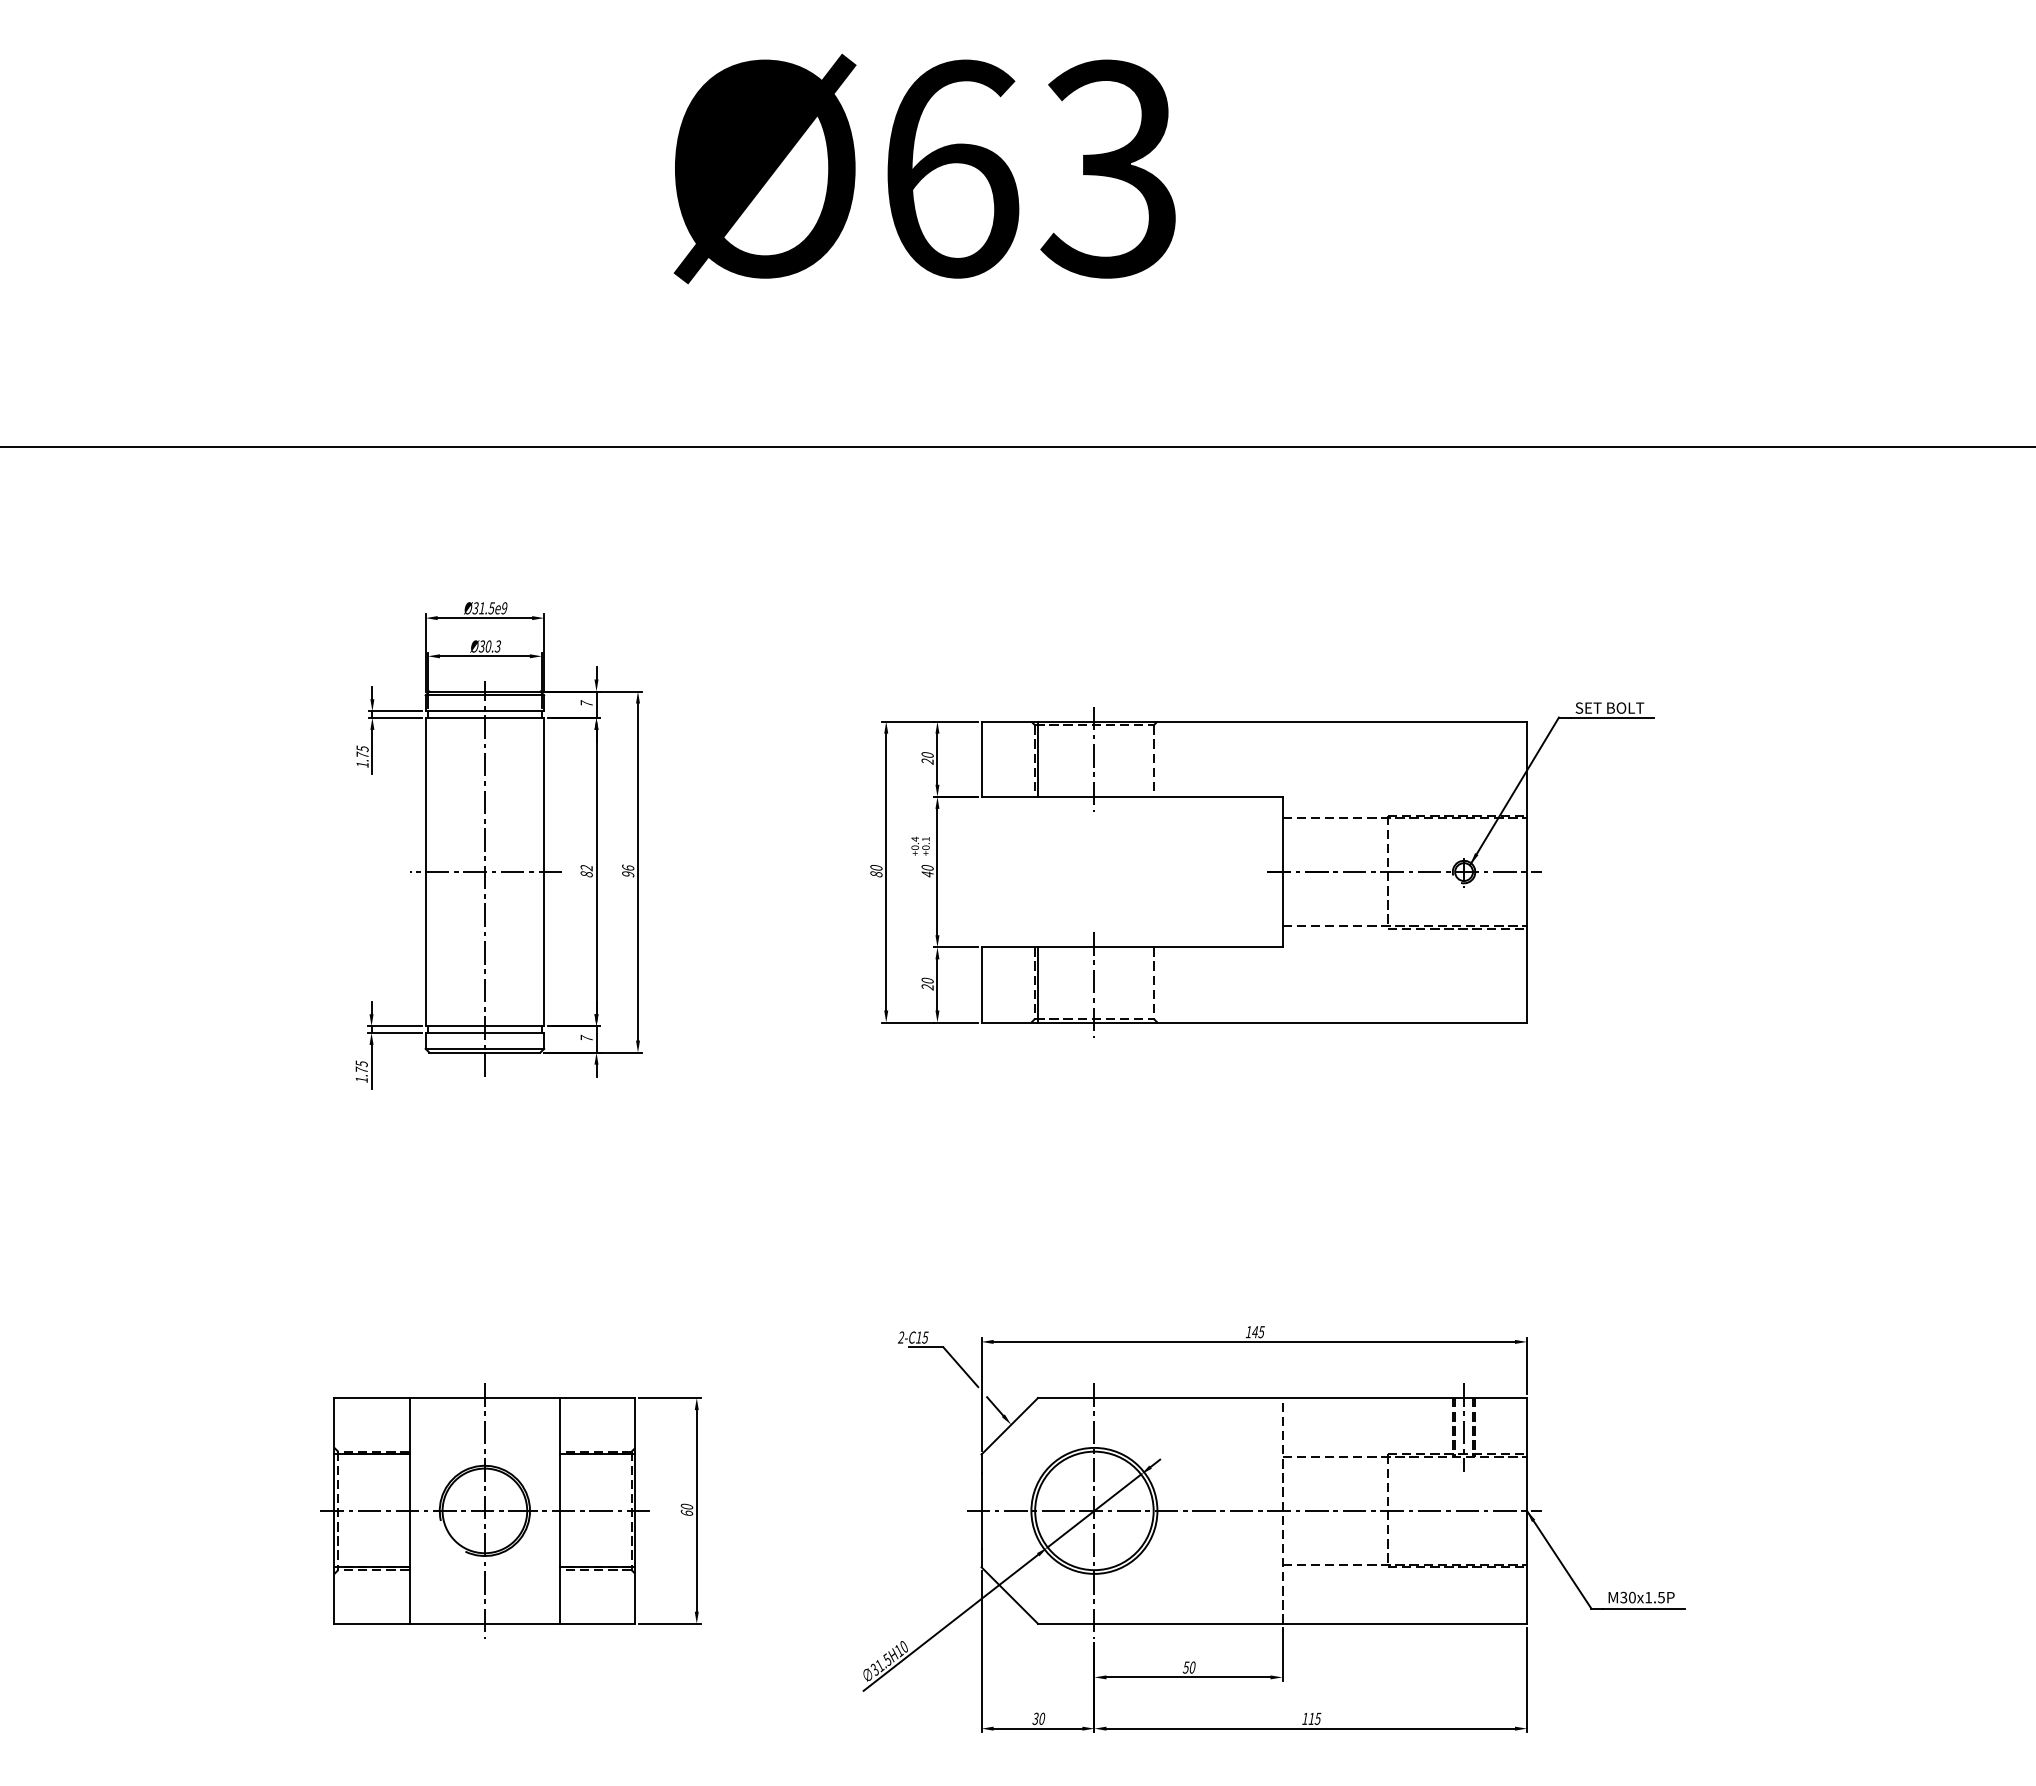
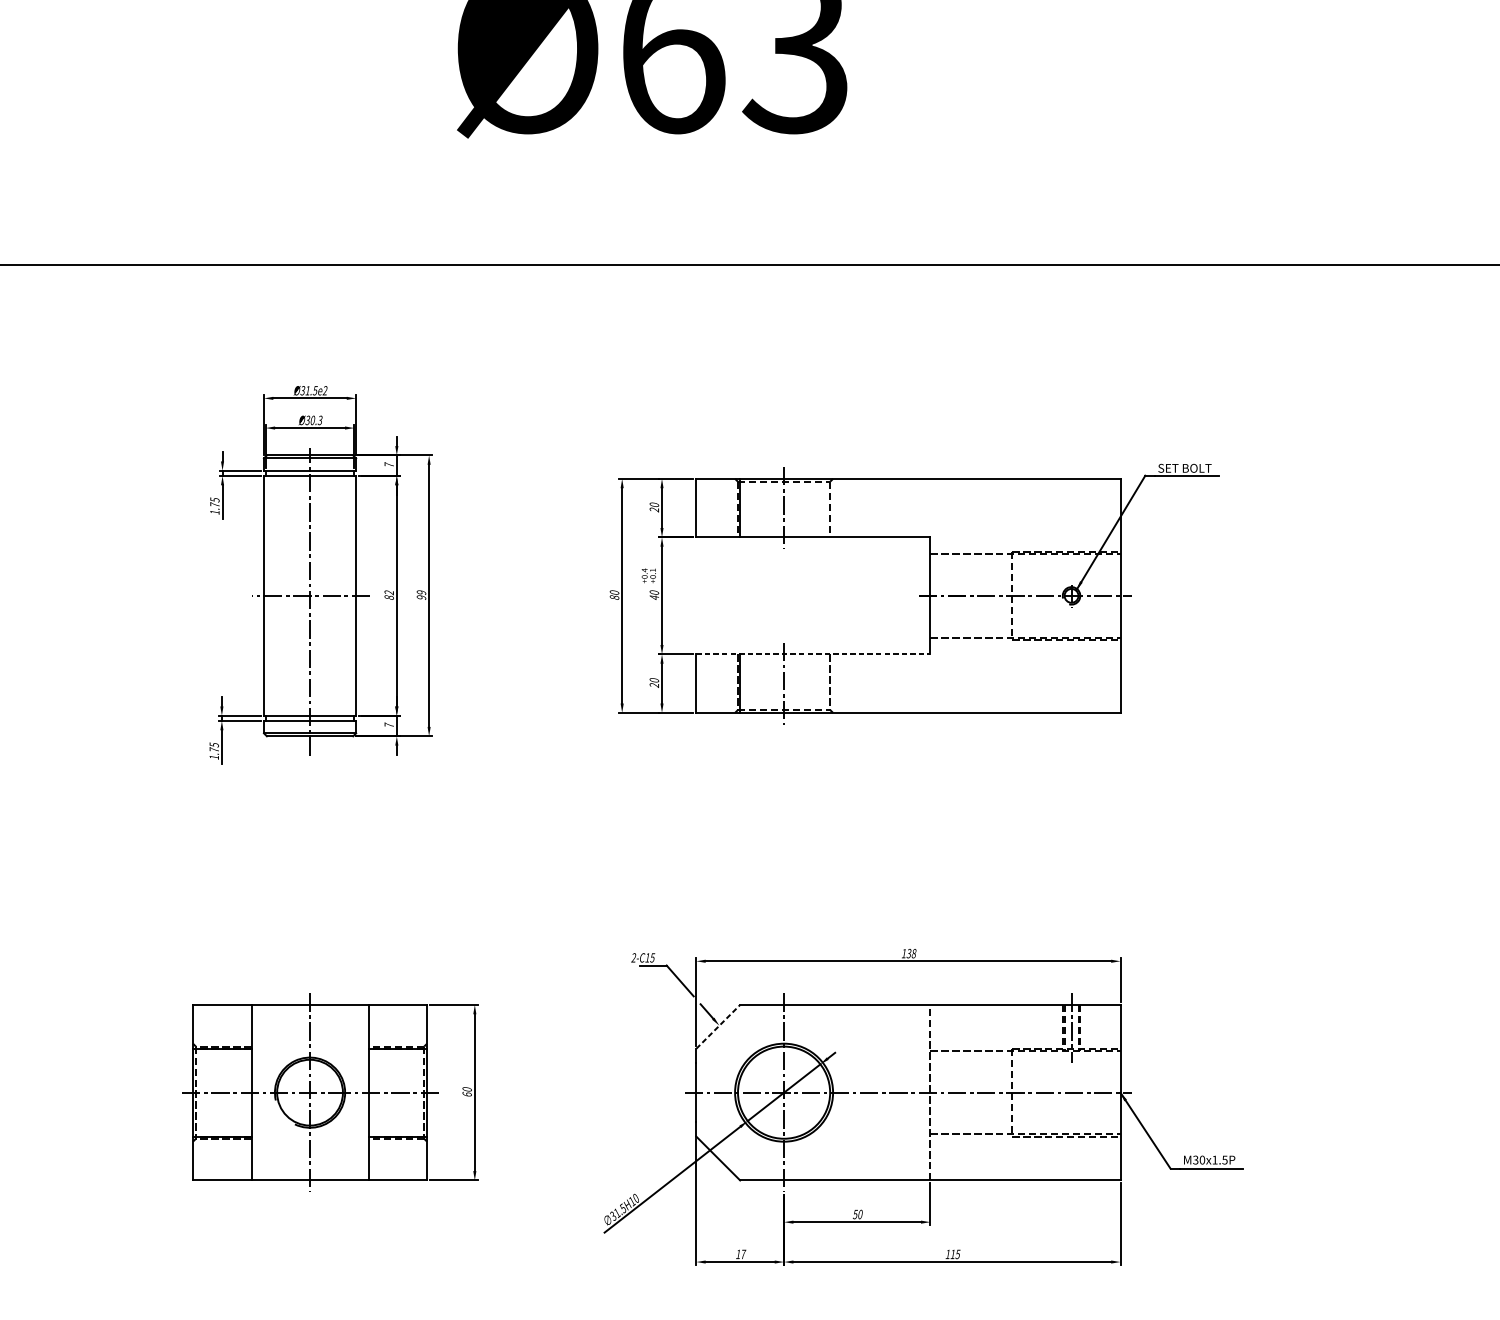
text: (504, 608) -> (325, 390), Ø31.5e9 -> Ø31.5e2
text: (628, 867) -> (421, 592), 96 -> 99
line: (1132, 947) -> (813, 654), solid -> dashed
text: (1257, 1332) -> (910, 953), 145 -> 138
line: (1009, 1426) -> (718, 1027), solid -> dashed
text: (1038, 1718) -> (740, 1254), 30 -> 17

